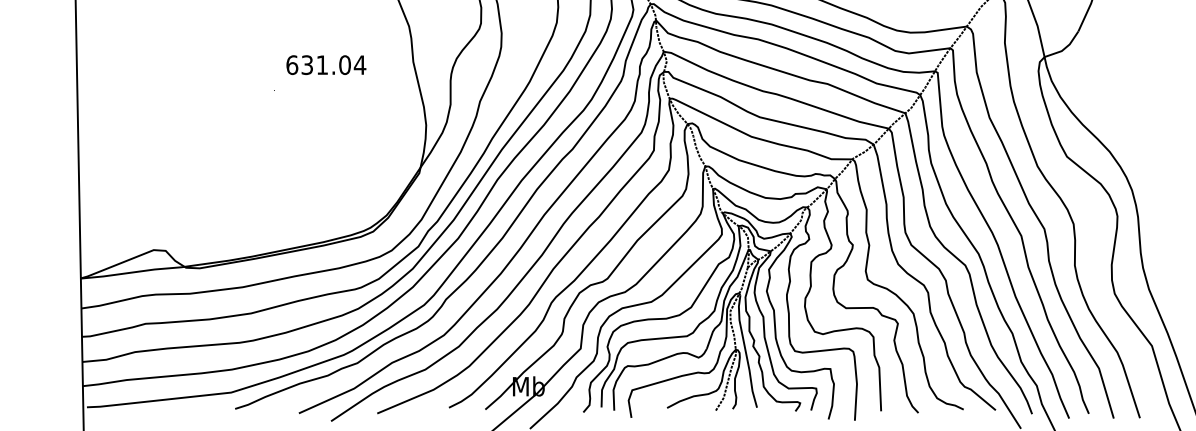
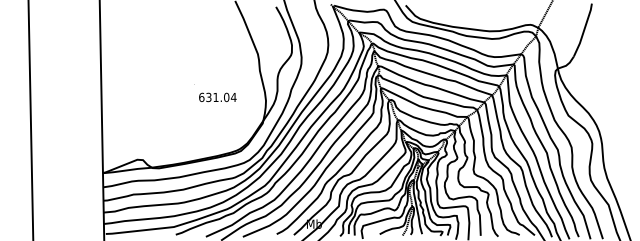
text: (325, 65) -> (217, 97), moved

